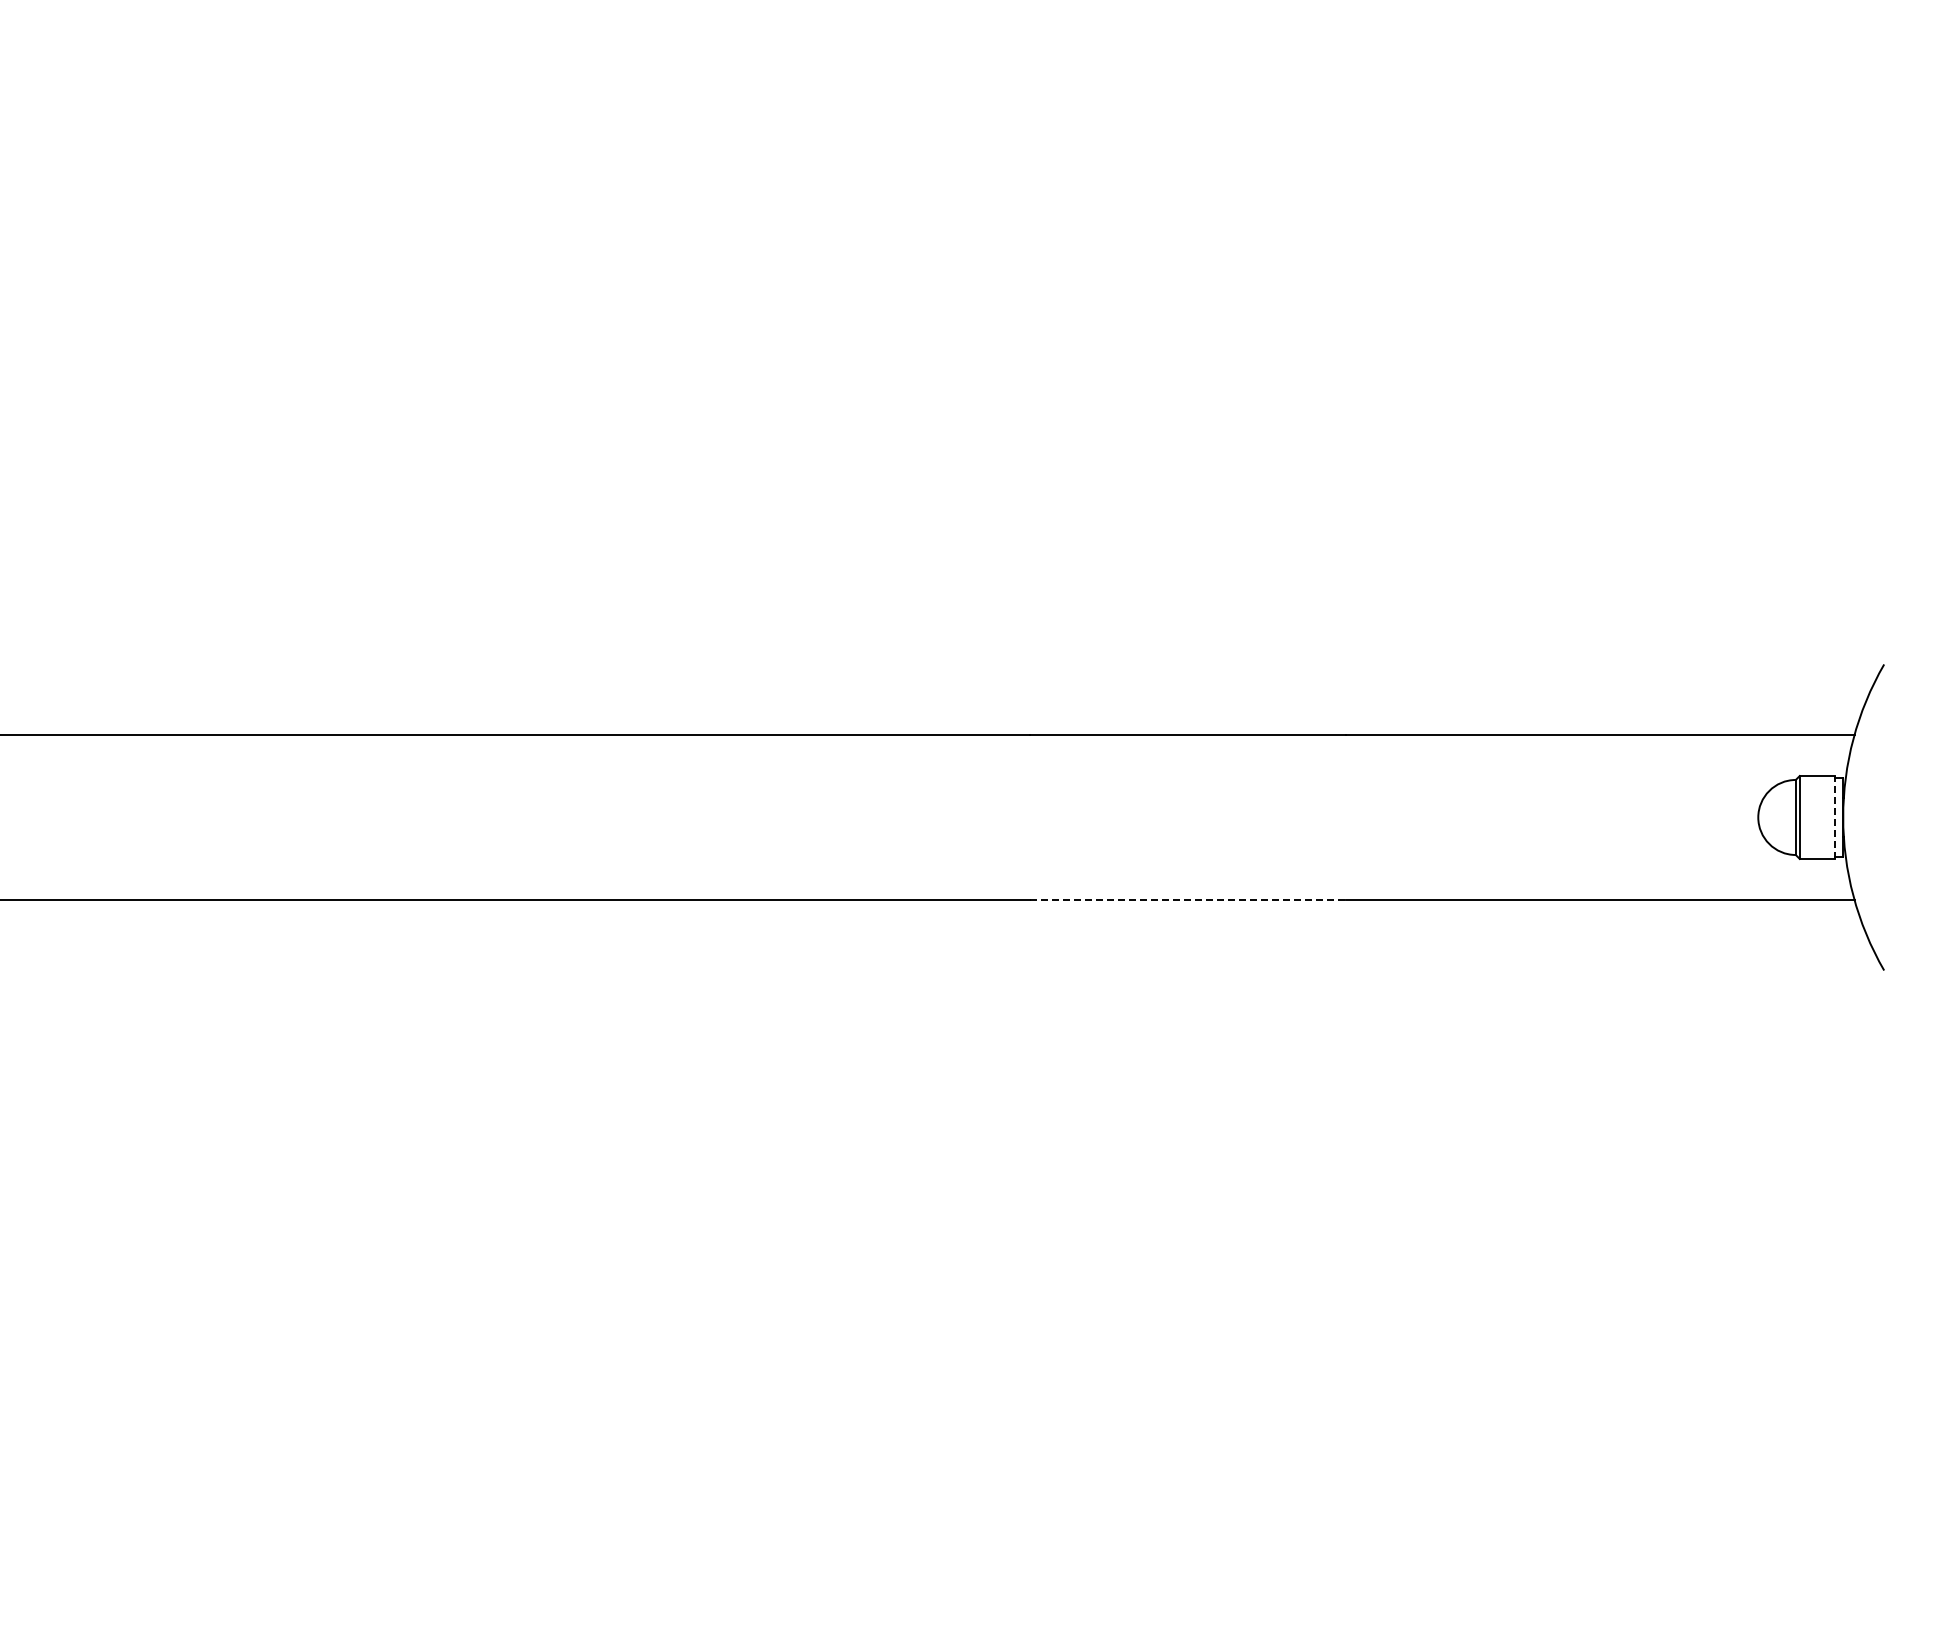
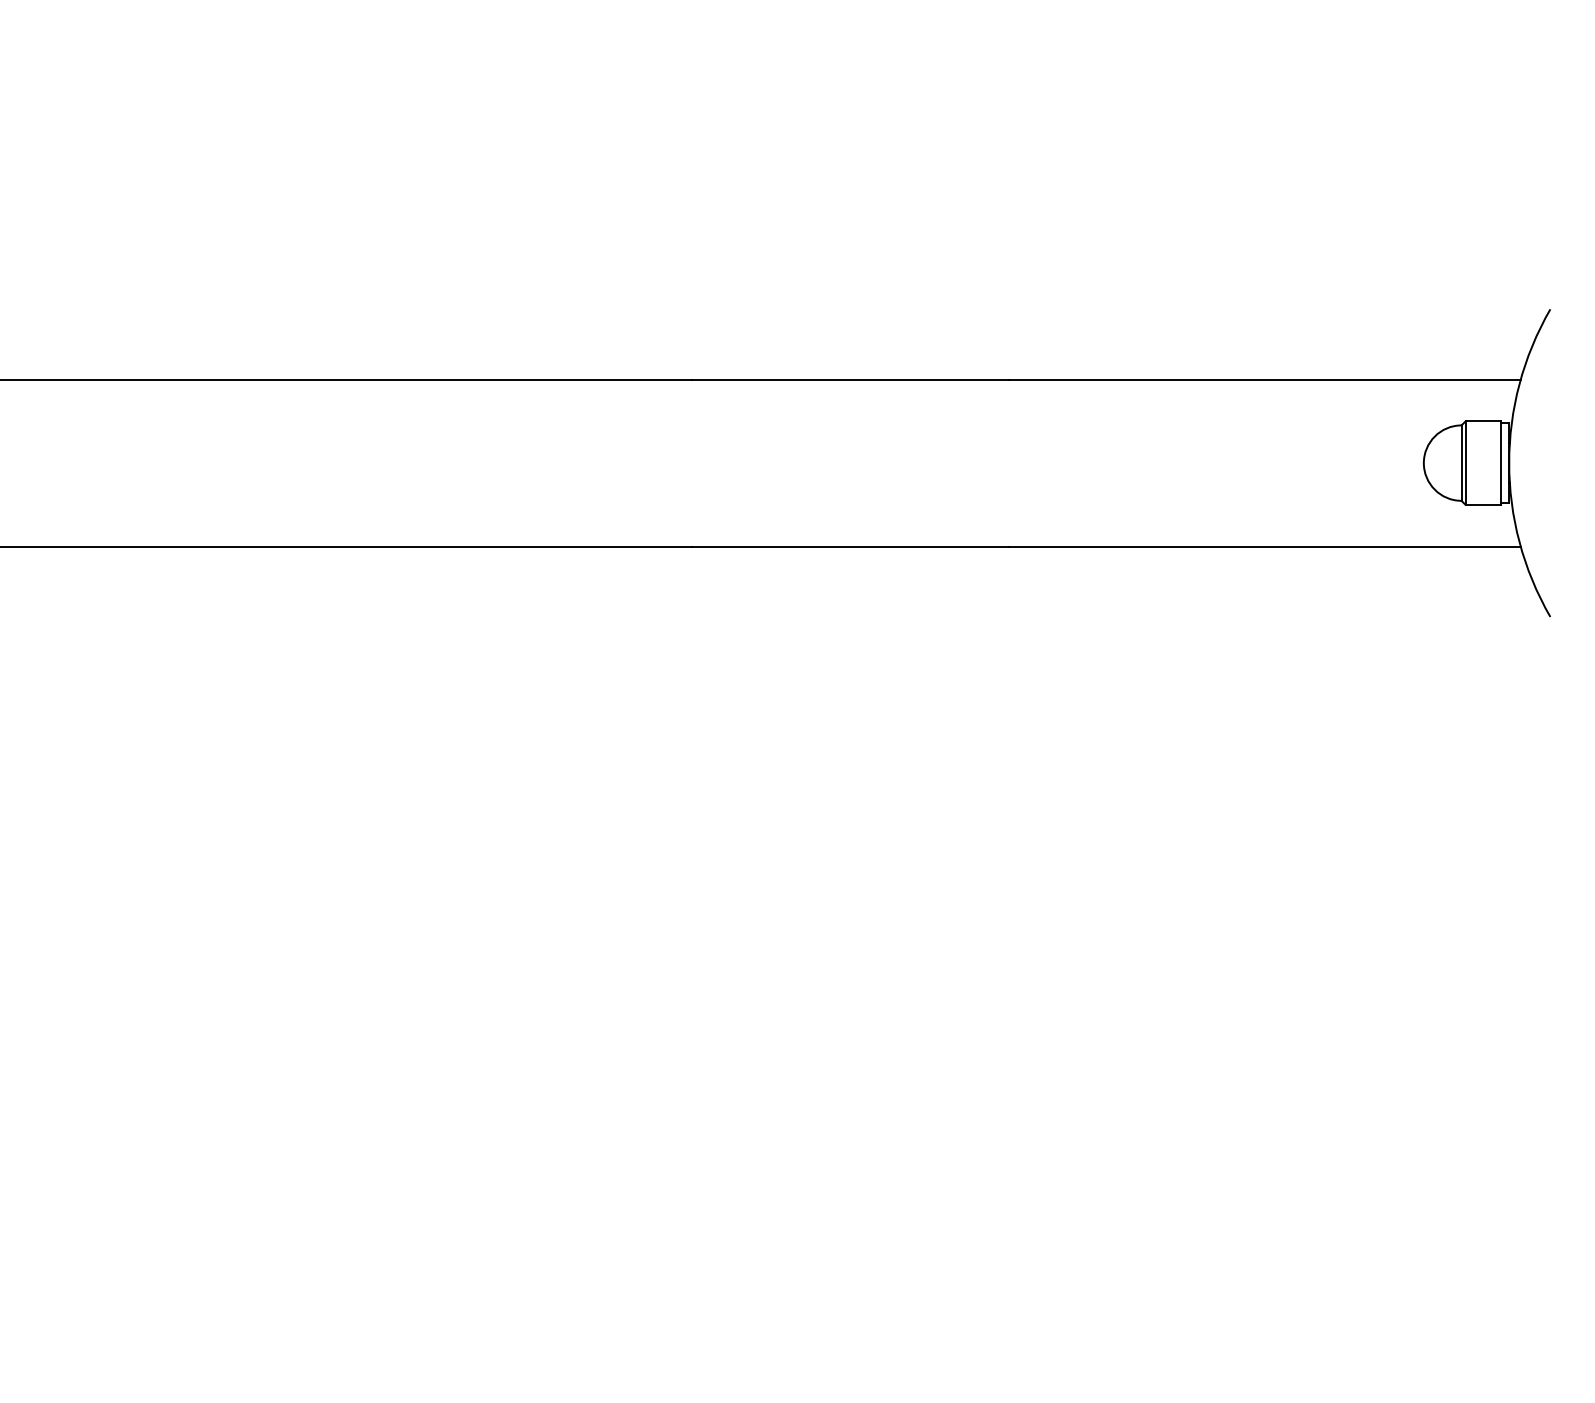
line: (1835, 816) -> (1501, 462), dashed -> solid
line: (1187, 900) -> (850, 546), dashed -> solid

